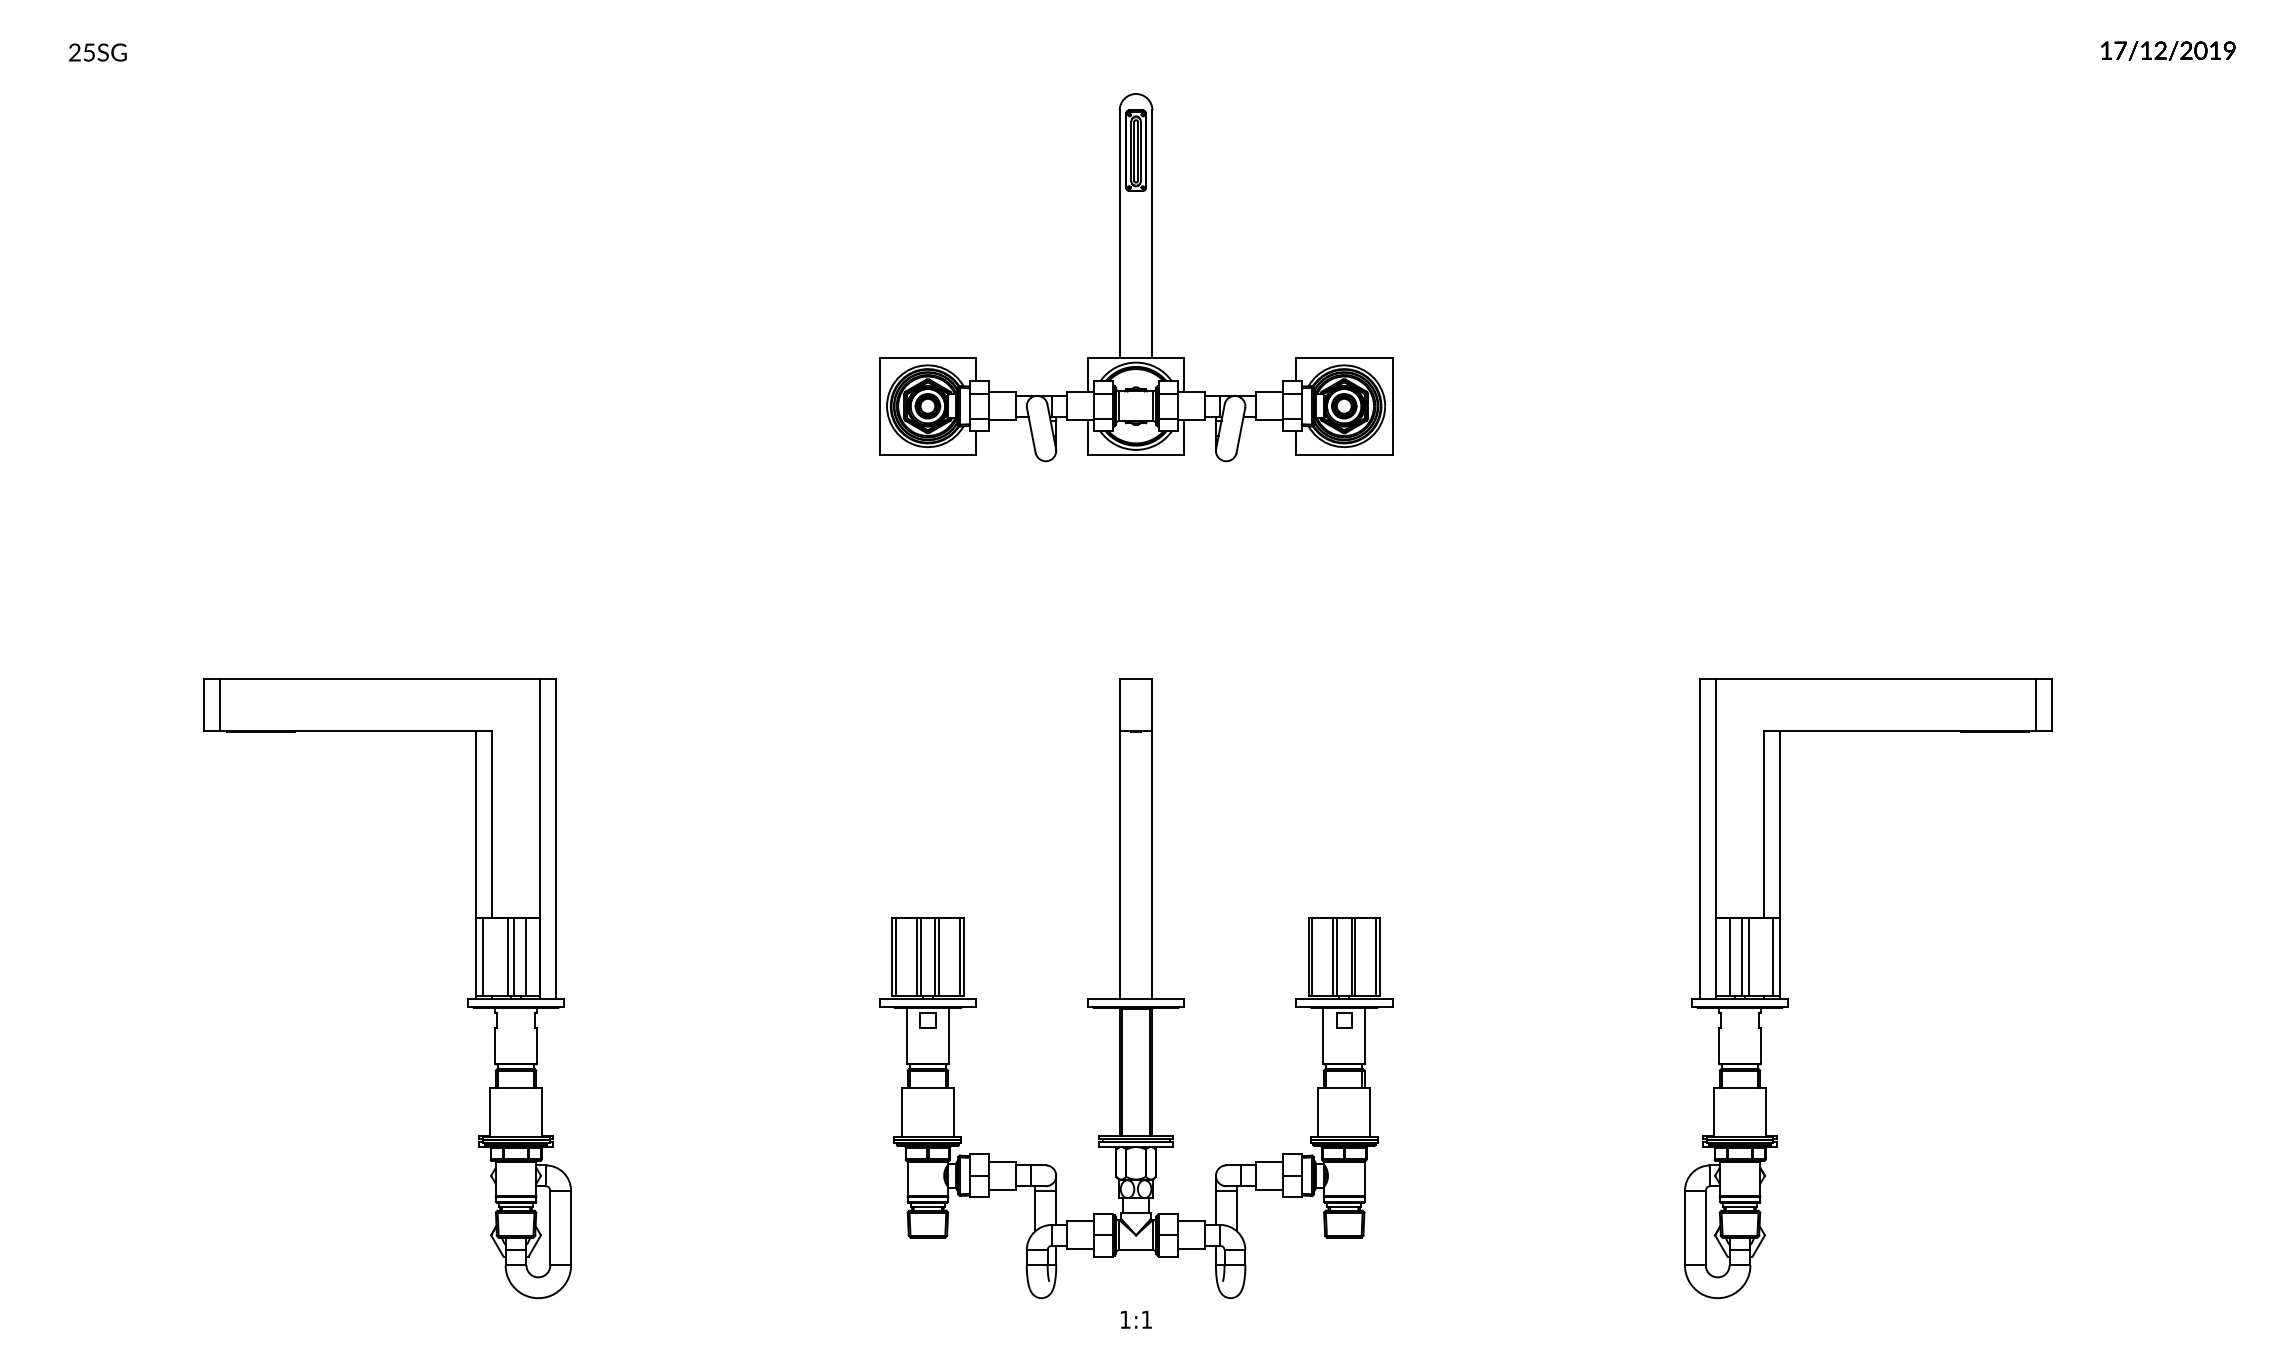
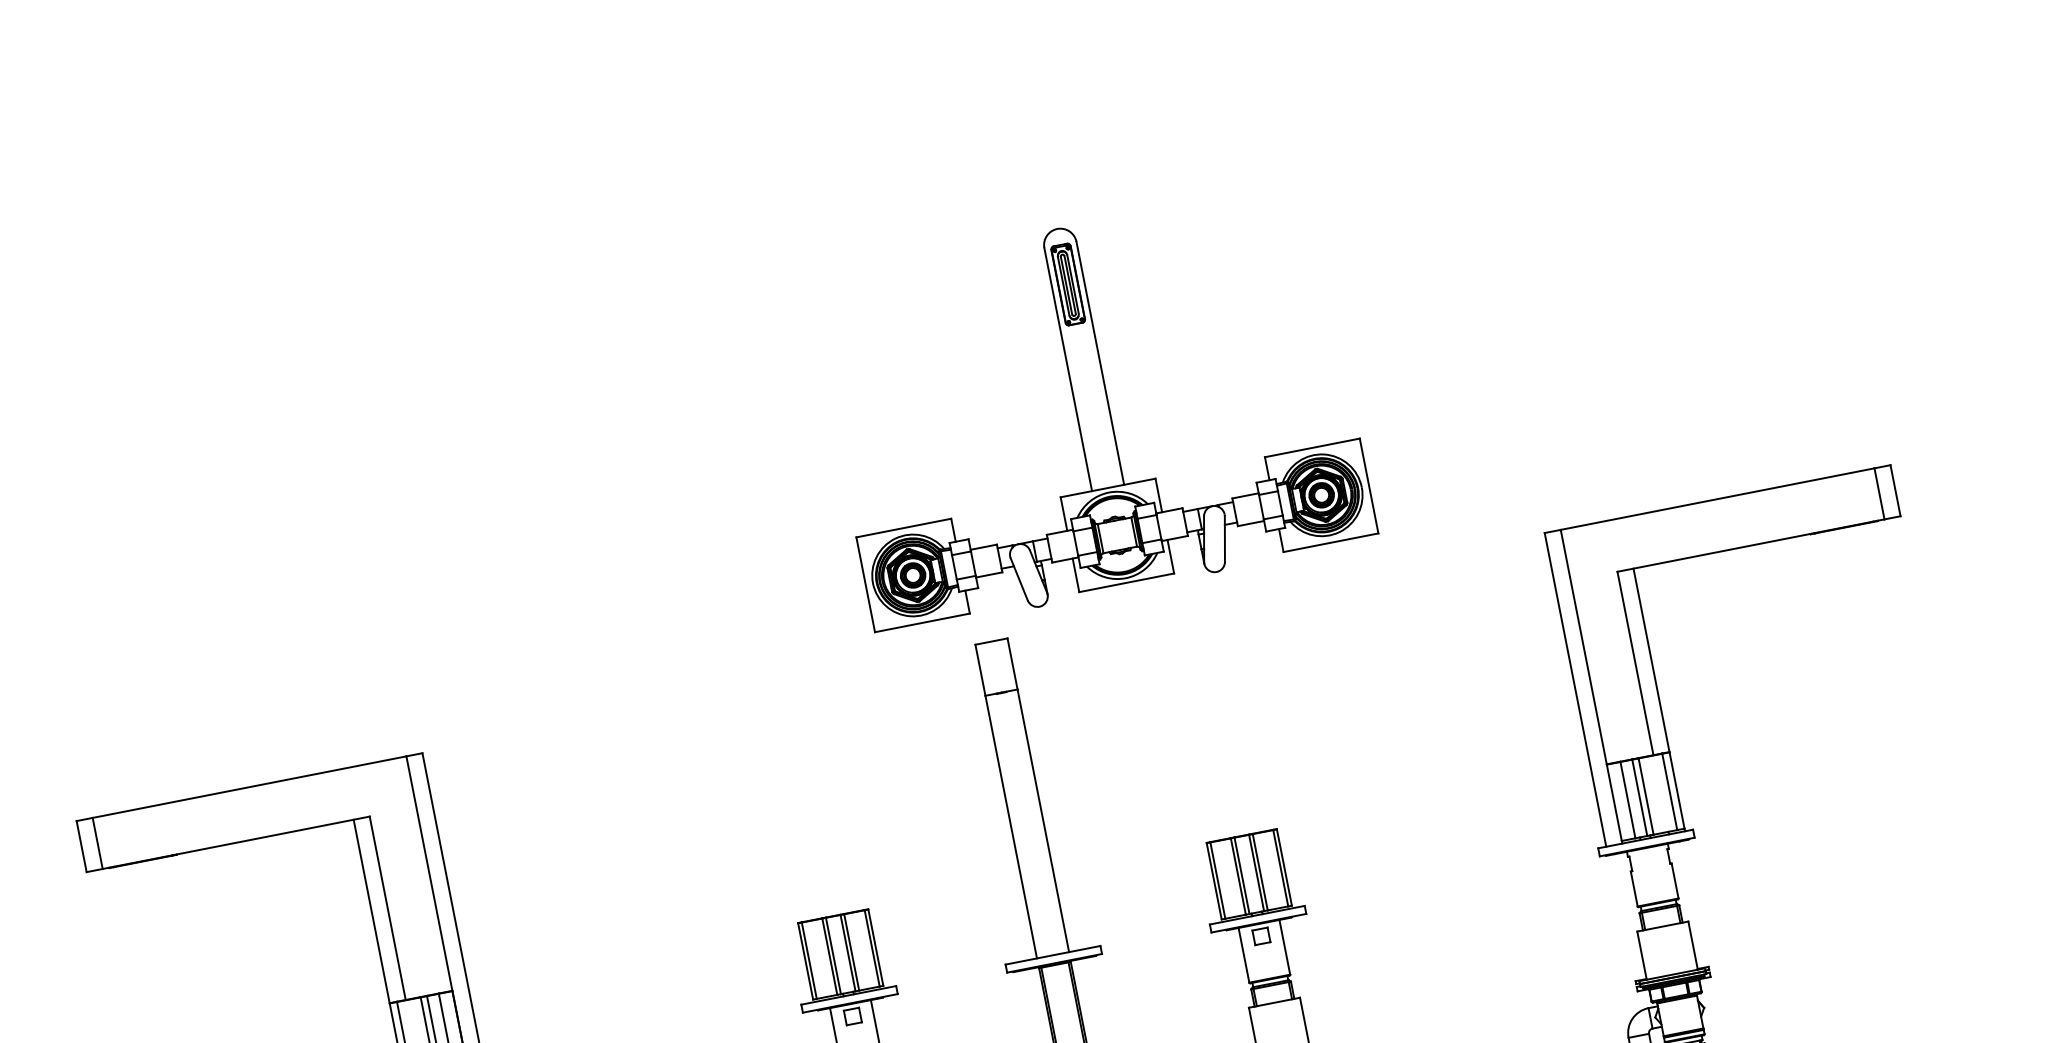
part: (1136, 277) -> (1093, 408), moved

